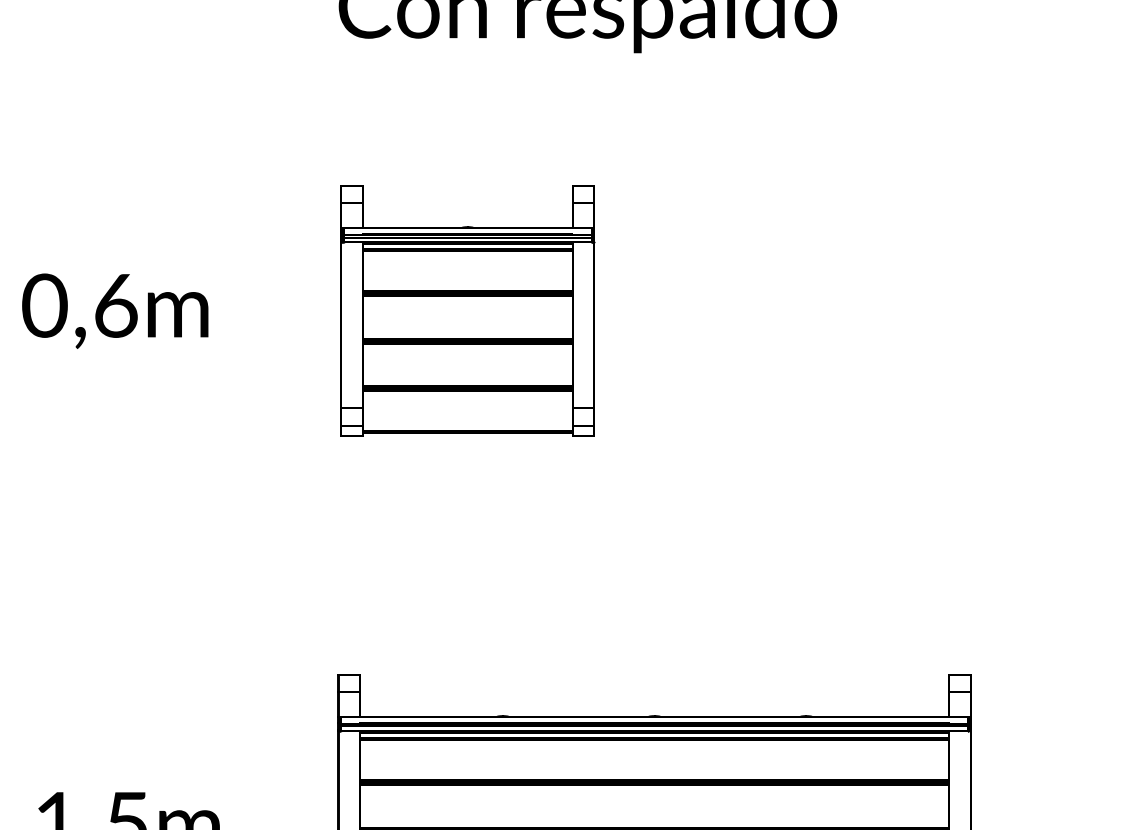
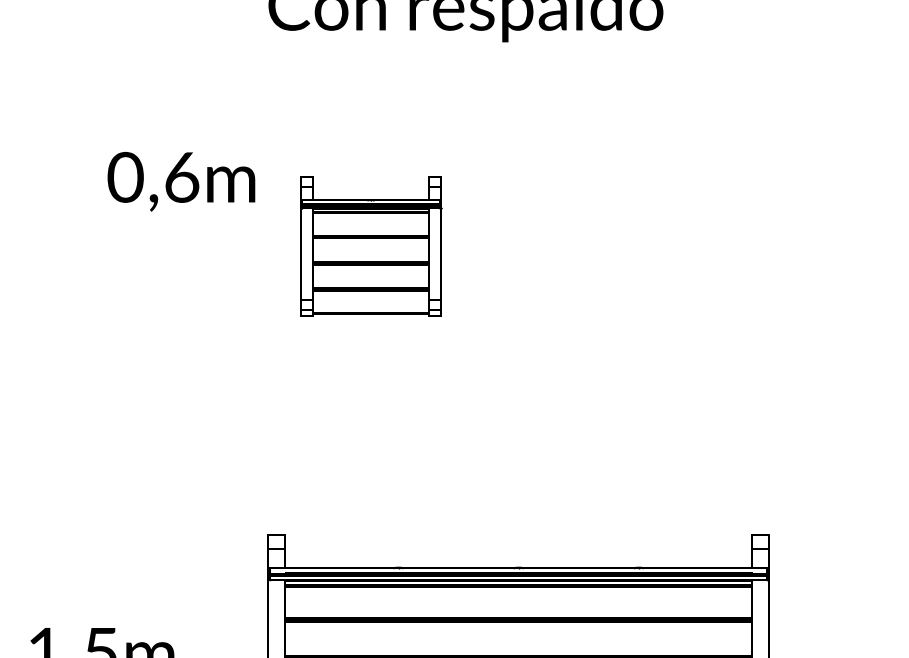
part: (468, 309) -> (371, 245), size x0.7
text: (115, 310) -> (181, 181), moved

